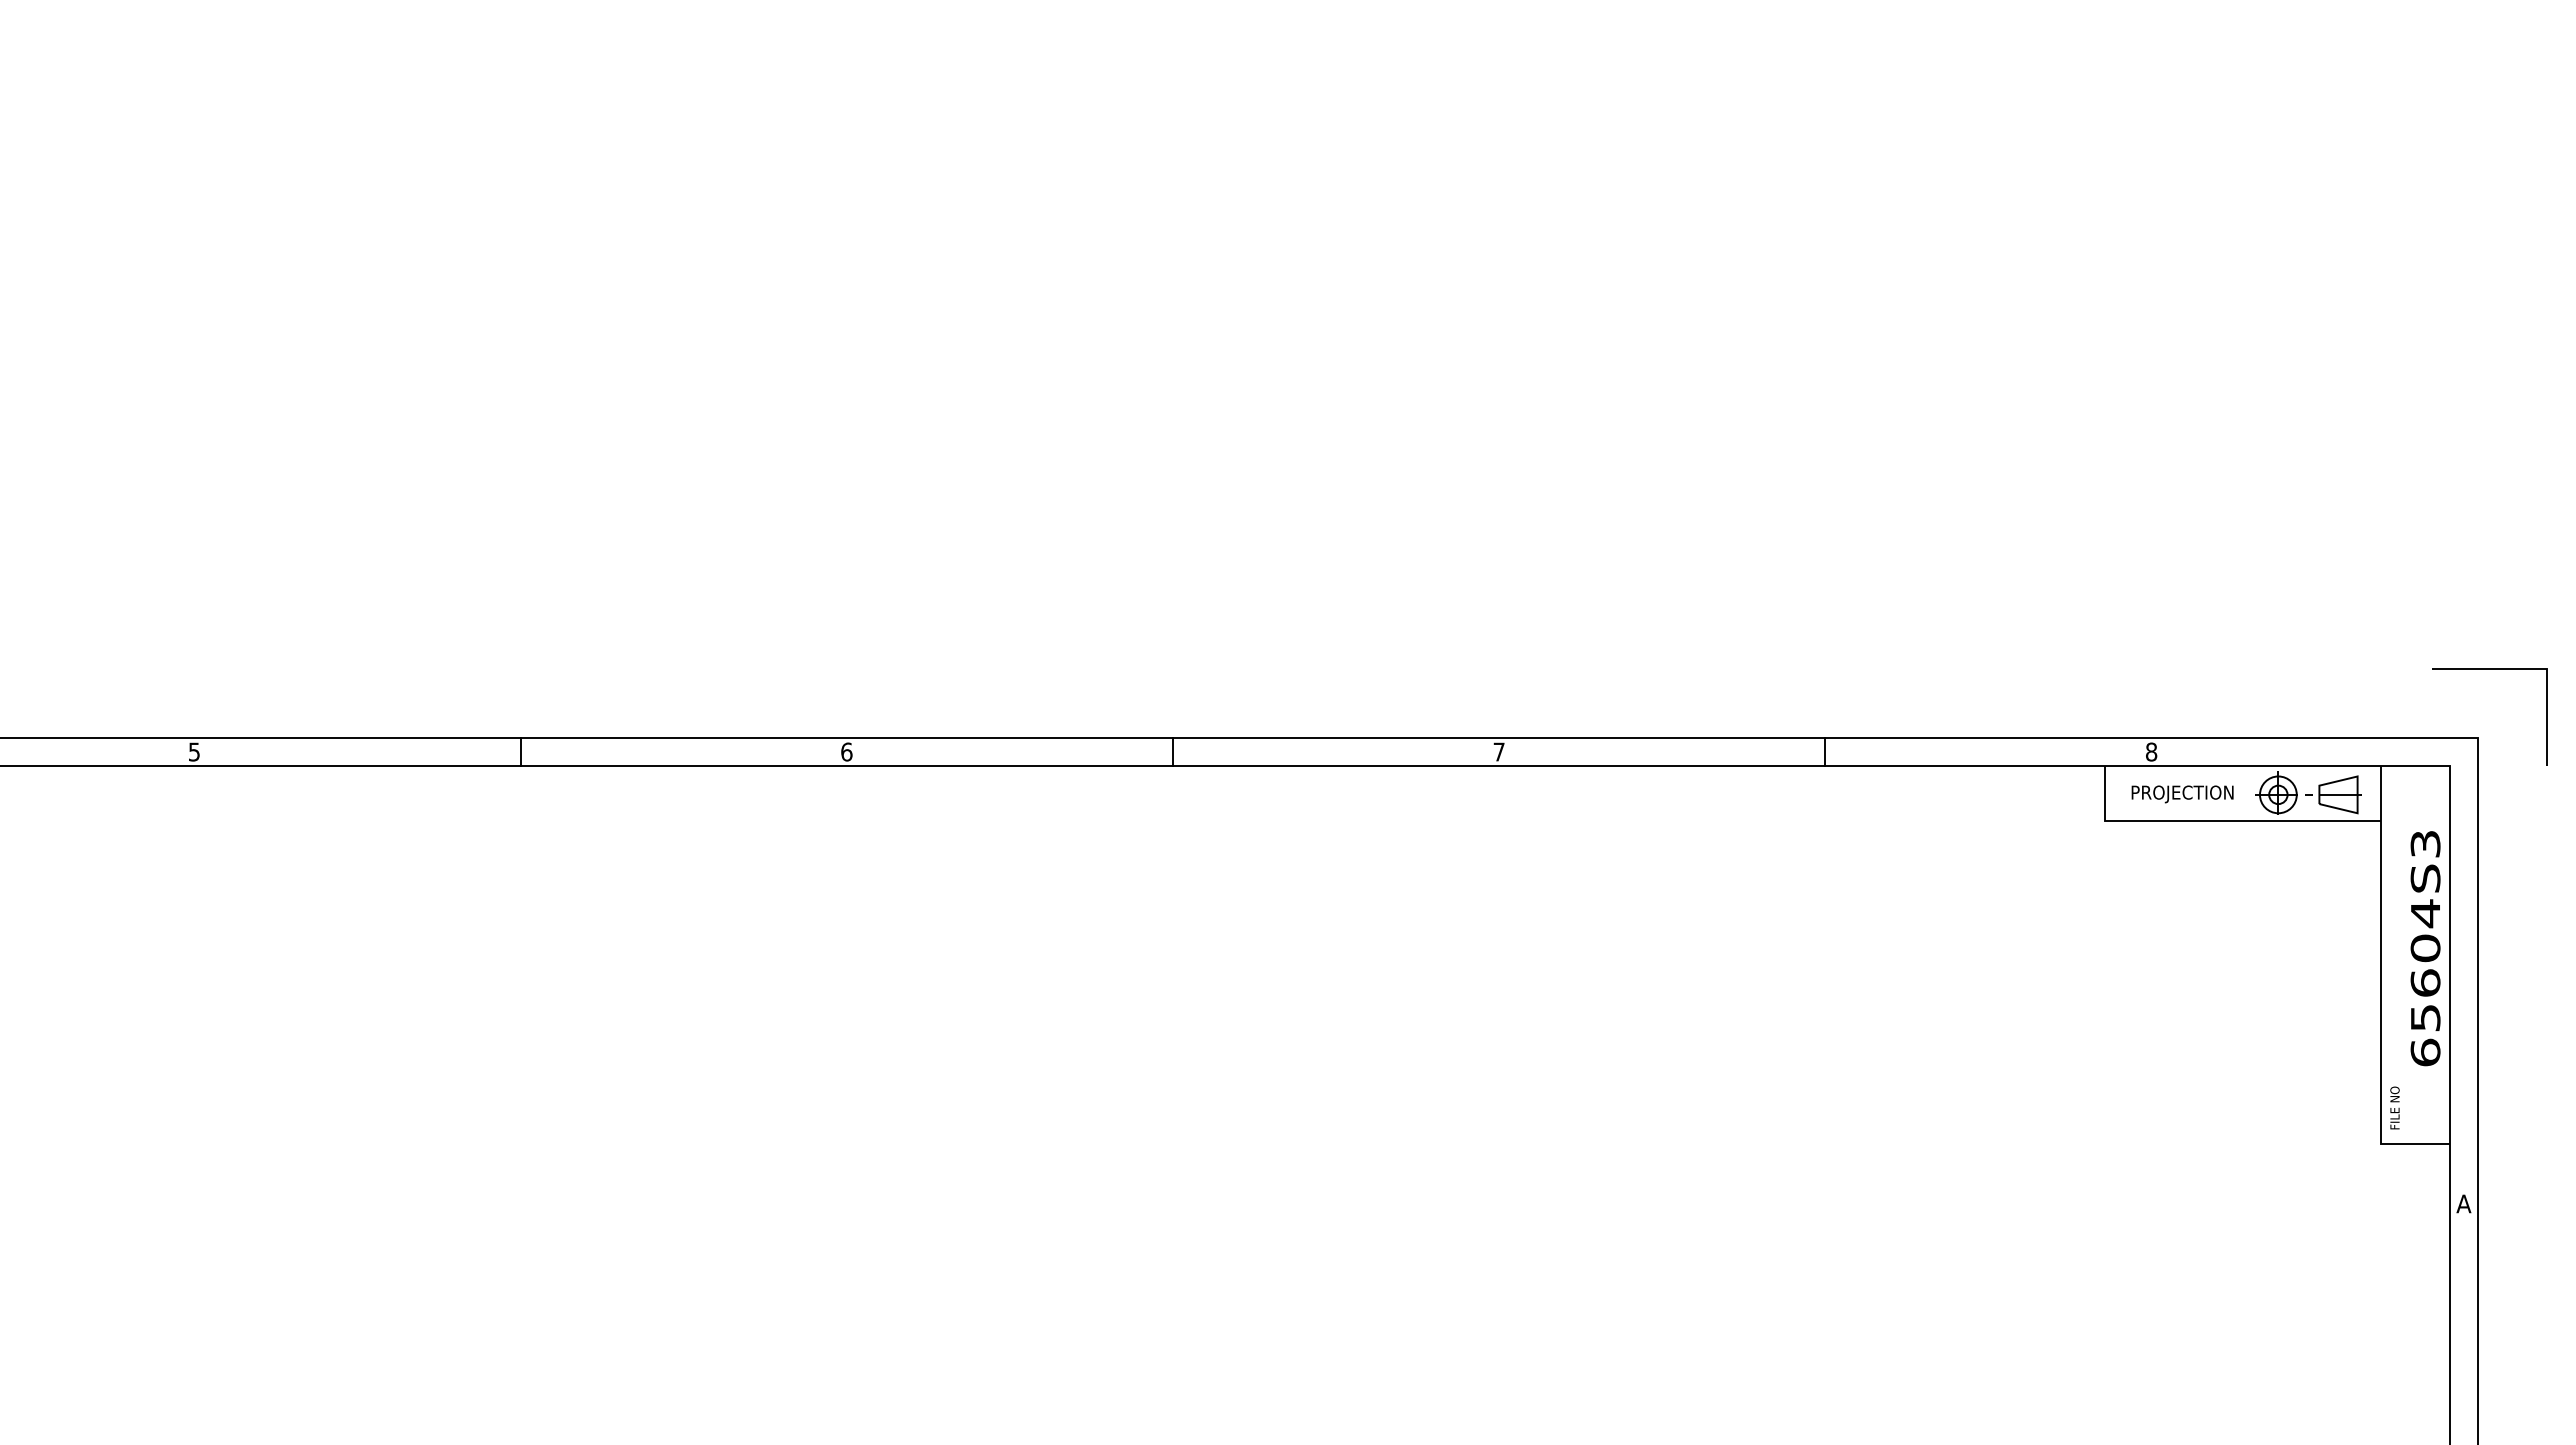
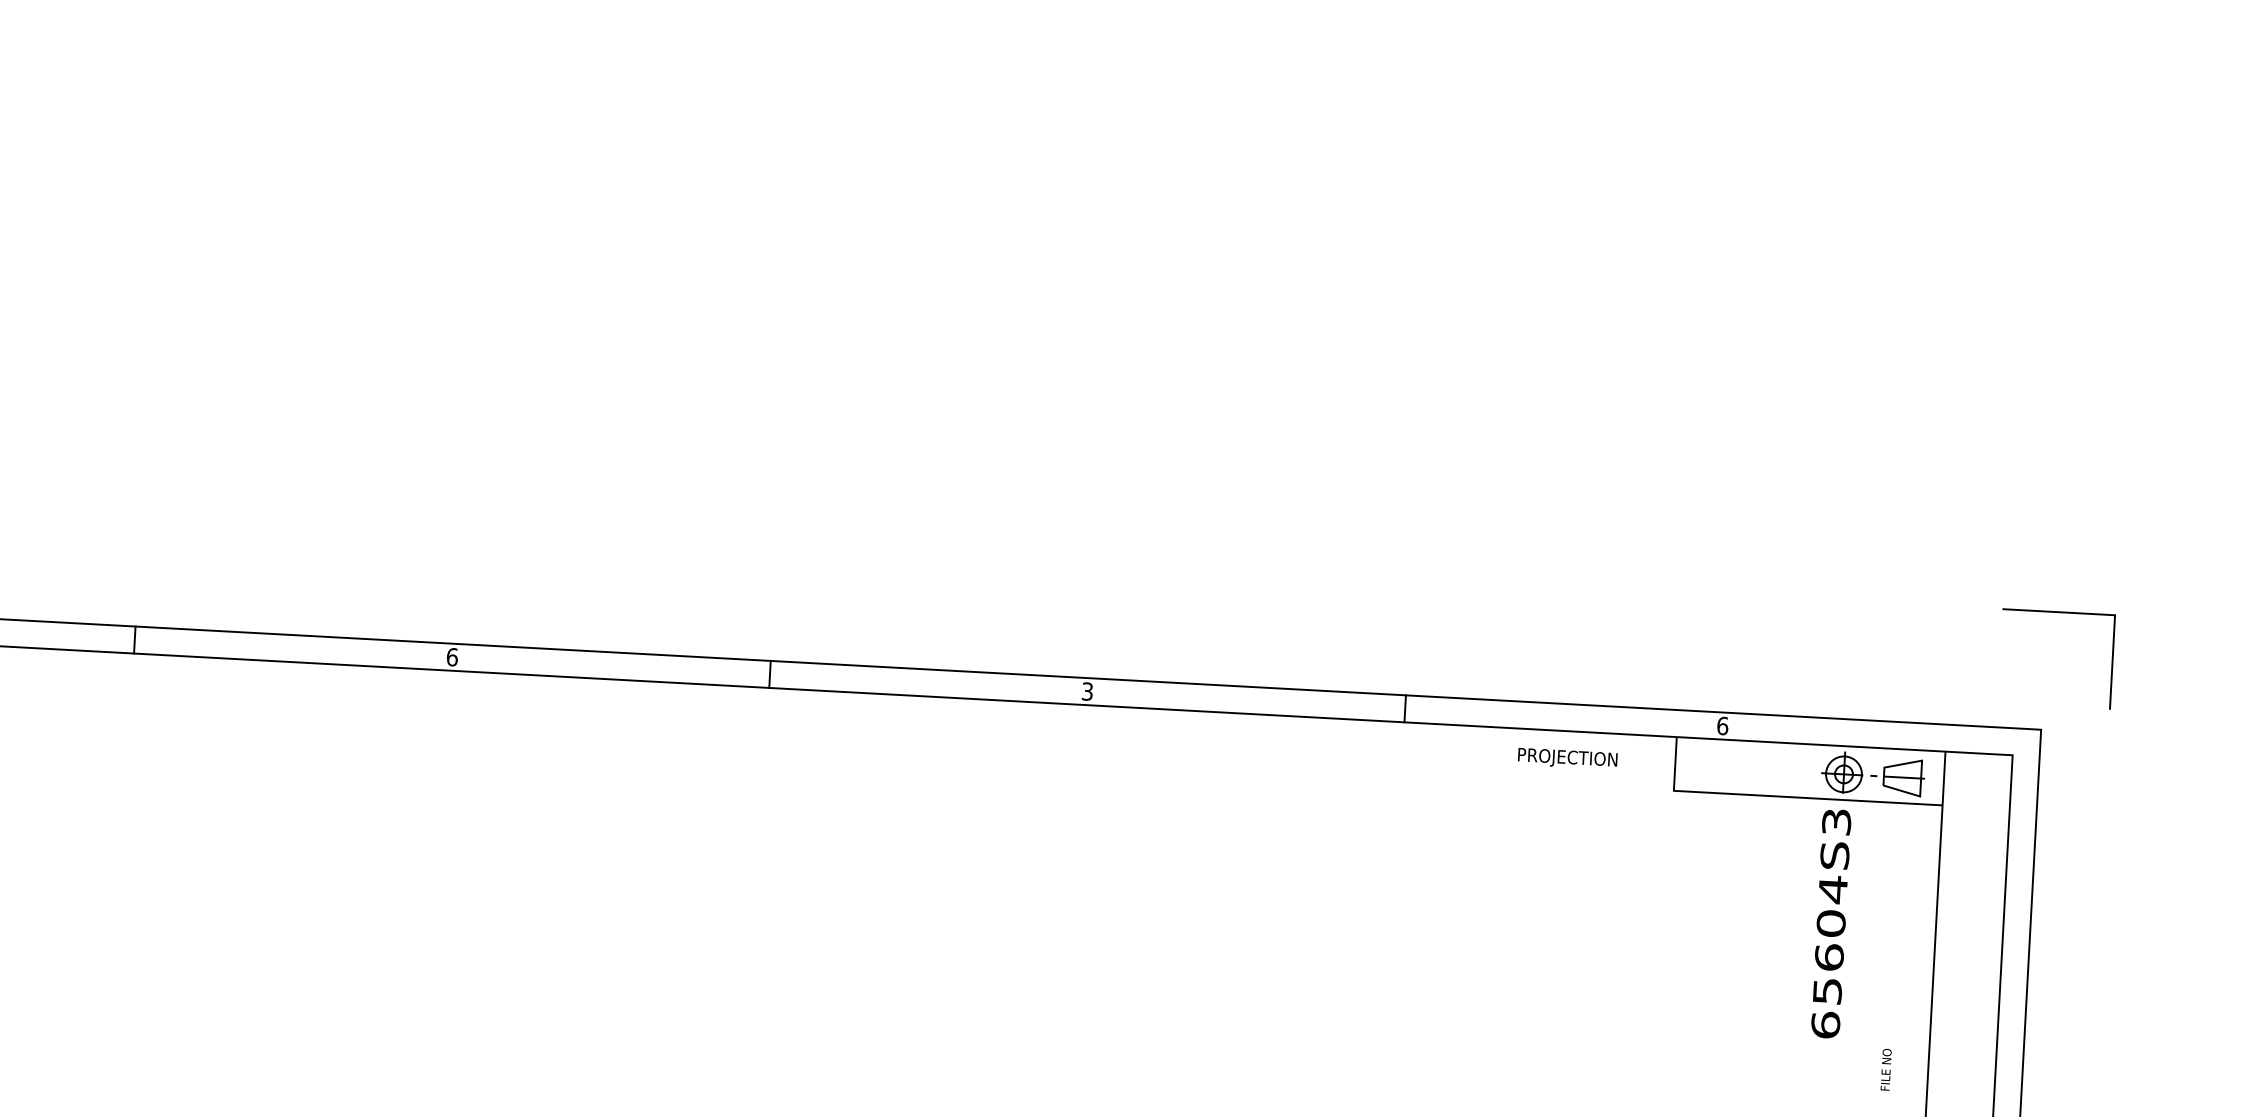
line: (2489, 669) -> (2058, 612), moved
text: (1498, 751) -> (1086, 691), 7 -> 3
text: (2151, 751) -> (1722, 725), 8 -> 6
text: (2182, 794) -> (1567, 759), moved
text: (2425, 948) -> (1831, 923), moved
text: (2394, 1107) -> (1885, 1069), moved

